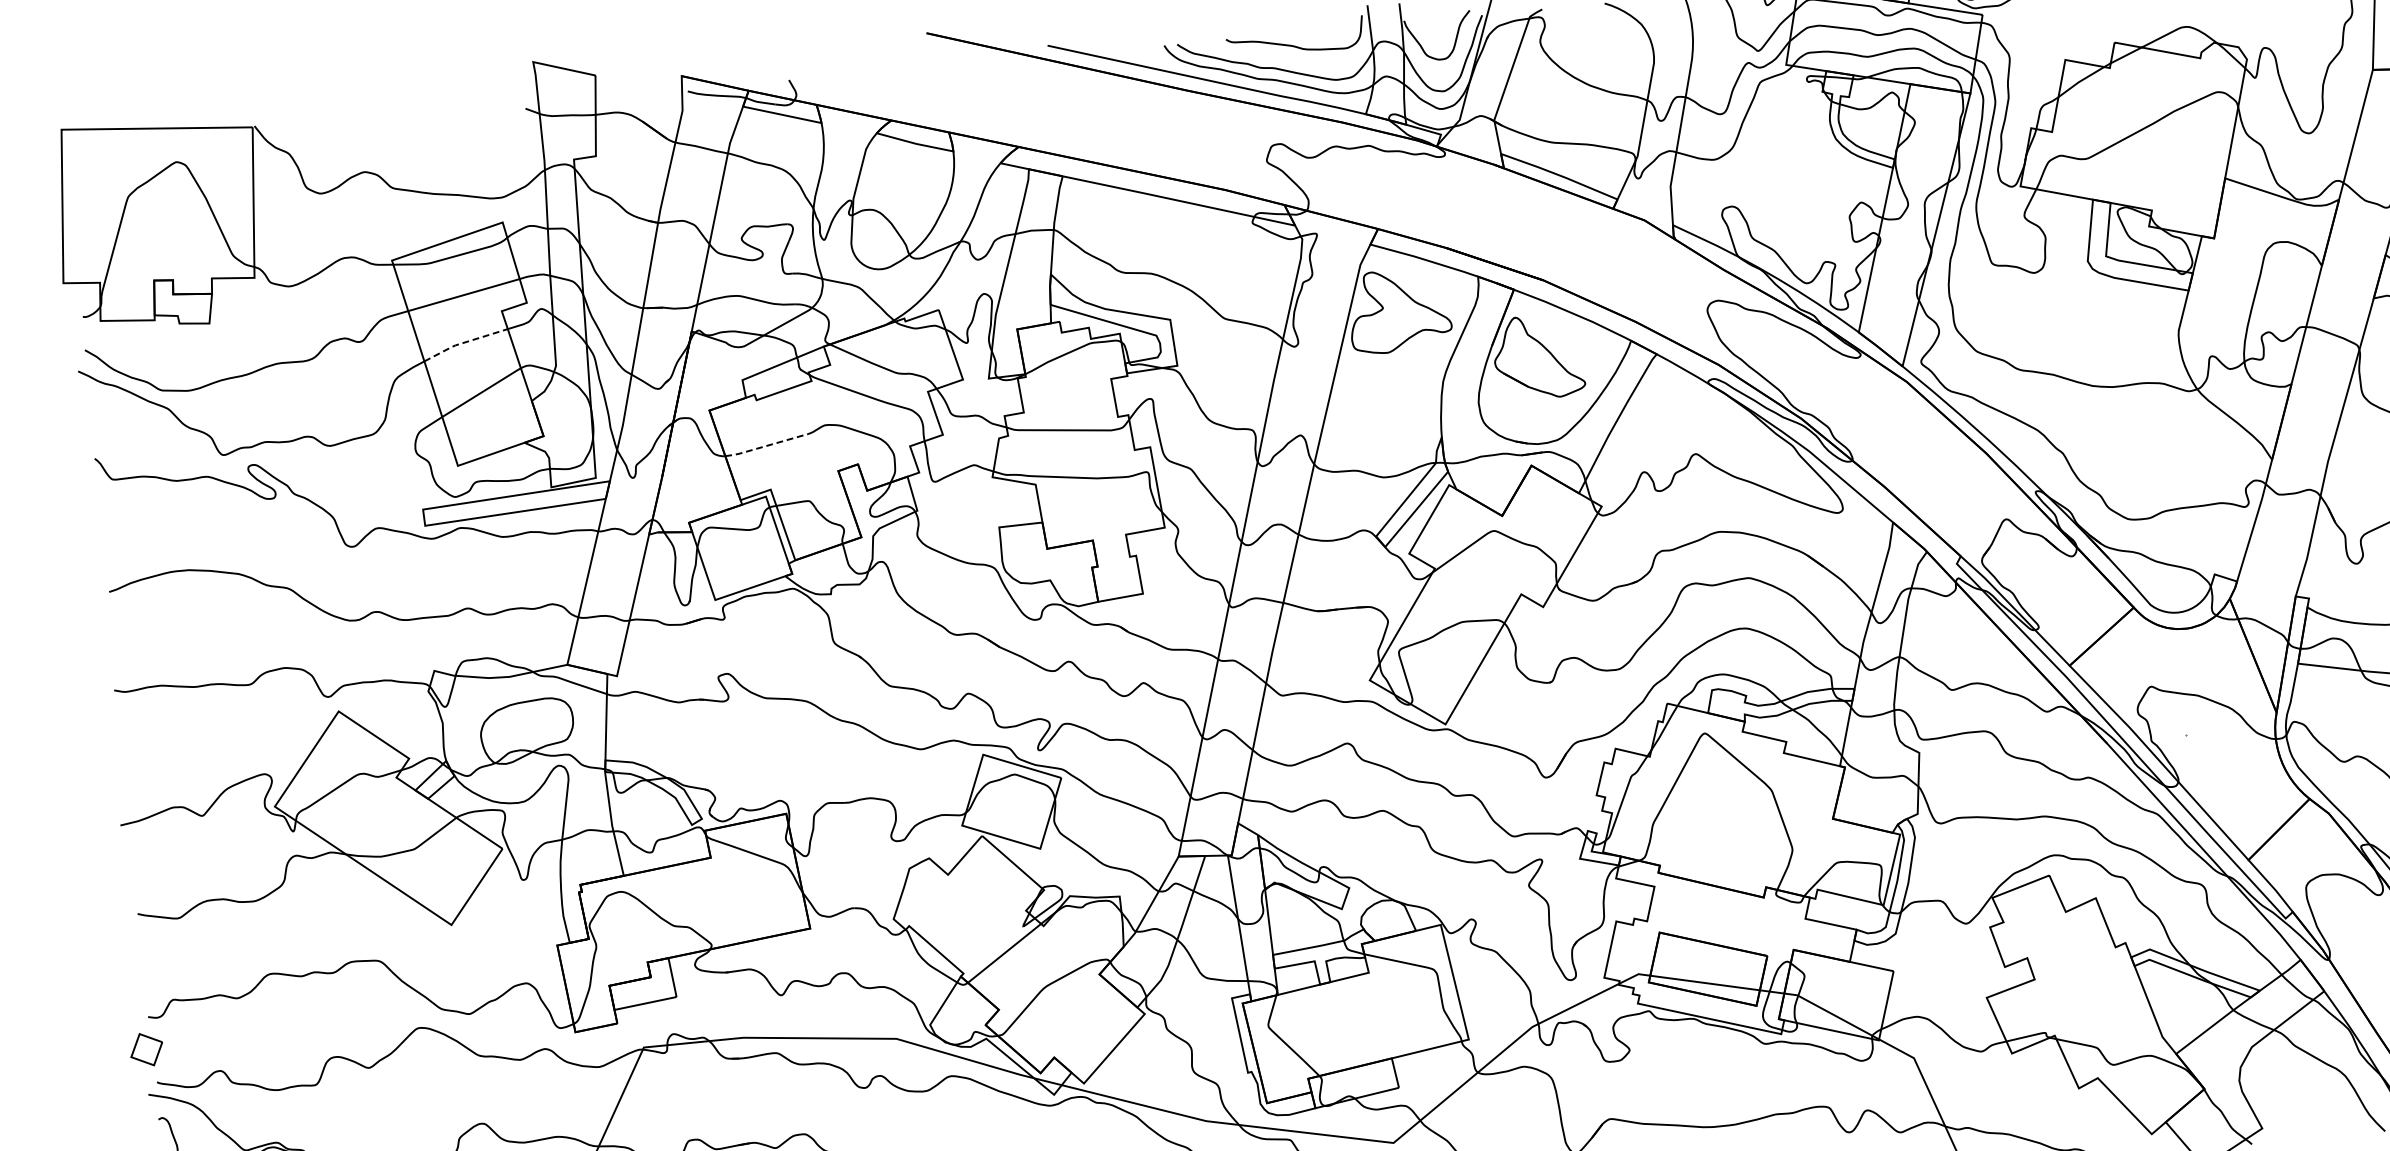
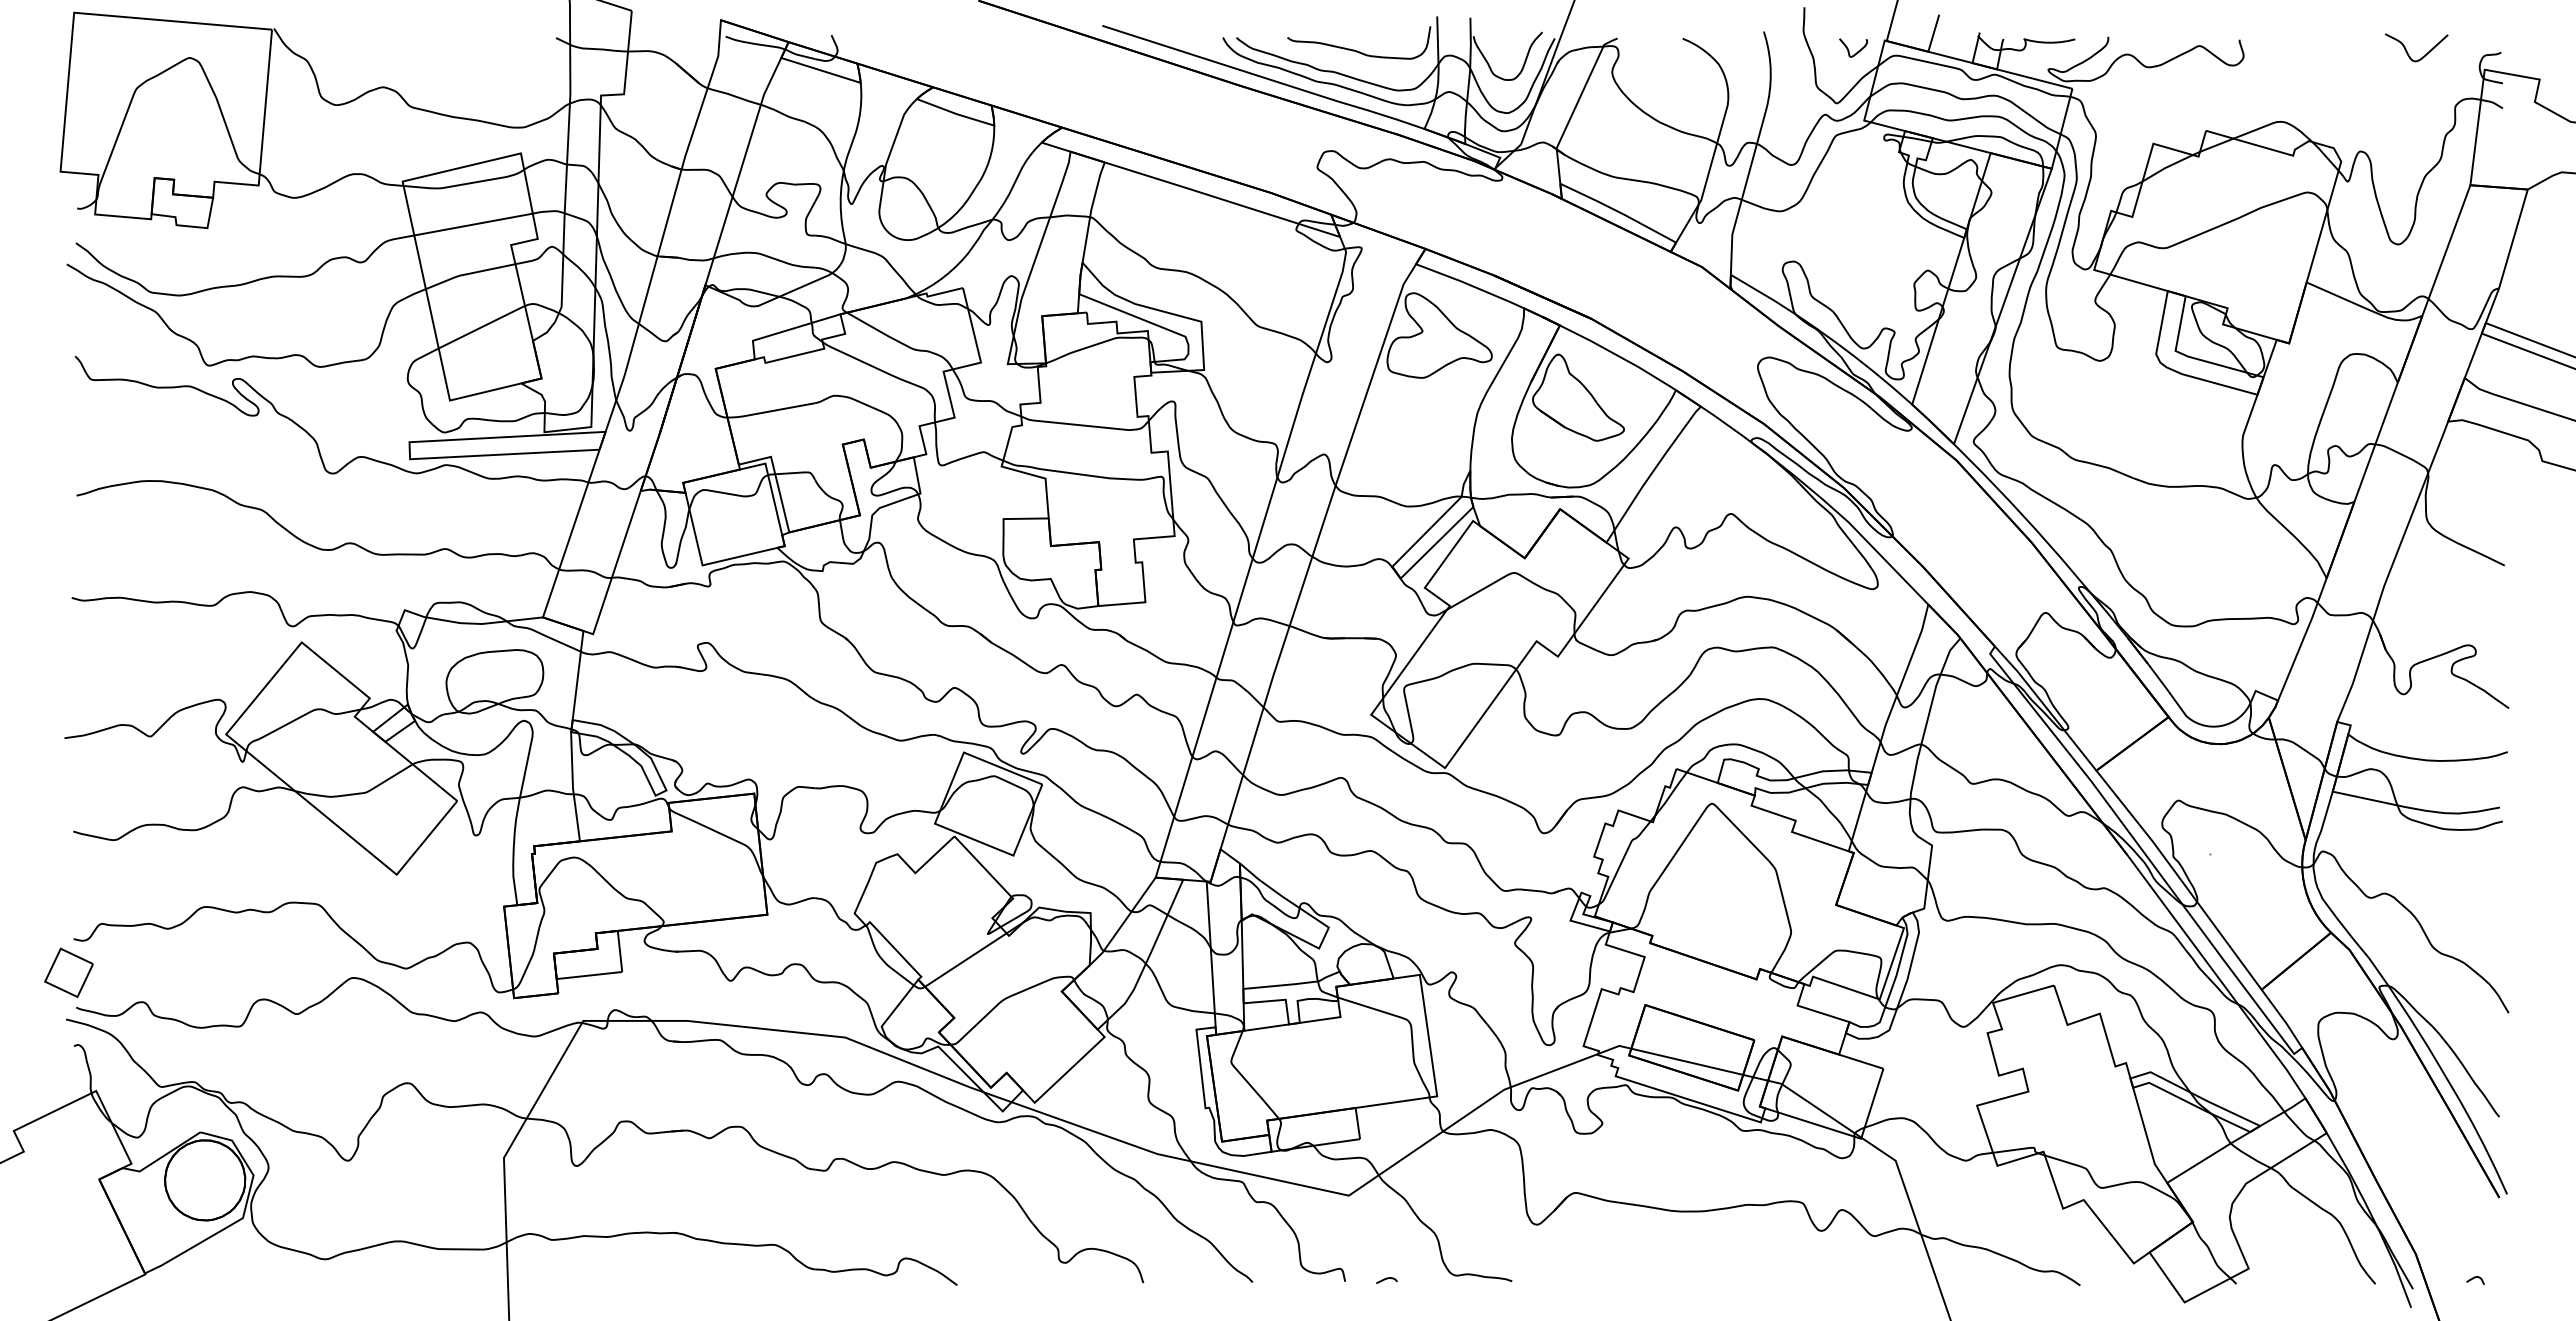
line: (463, 342) -> (468, 273), dashed -> solid
line: (765, 446) -> (770, 411), dashed -> solid
part: (146, 1049) -> (68, 972), size x1.43

